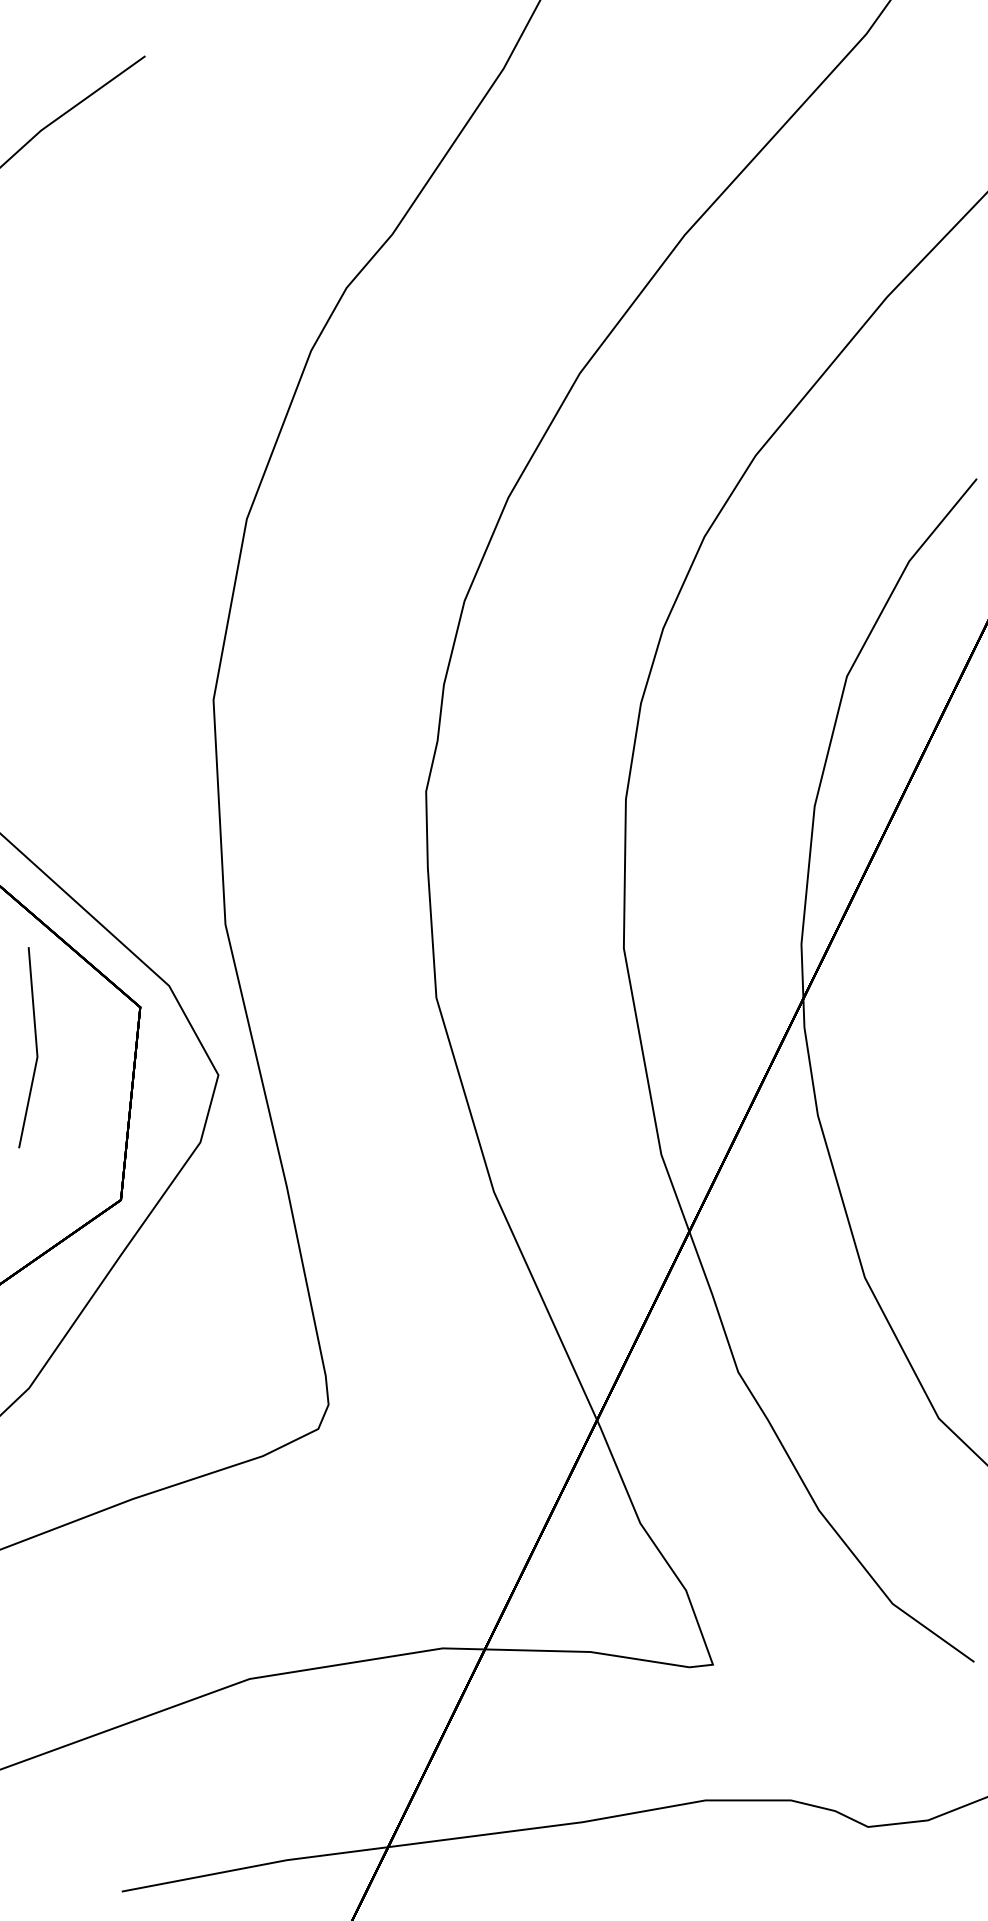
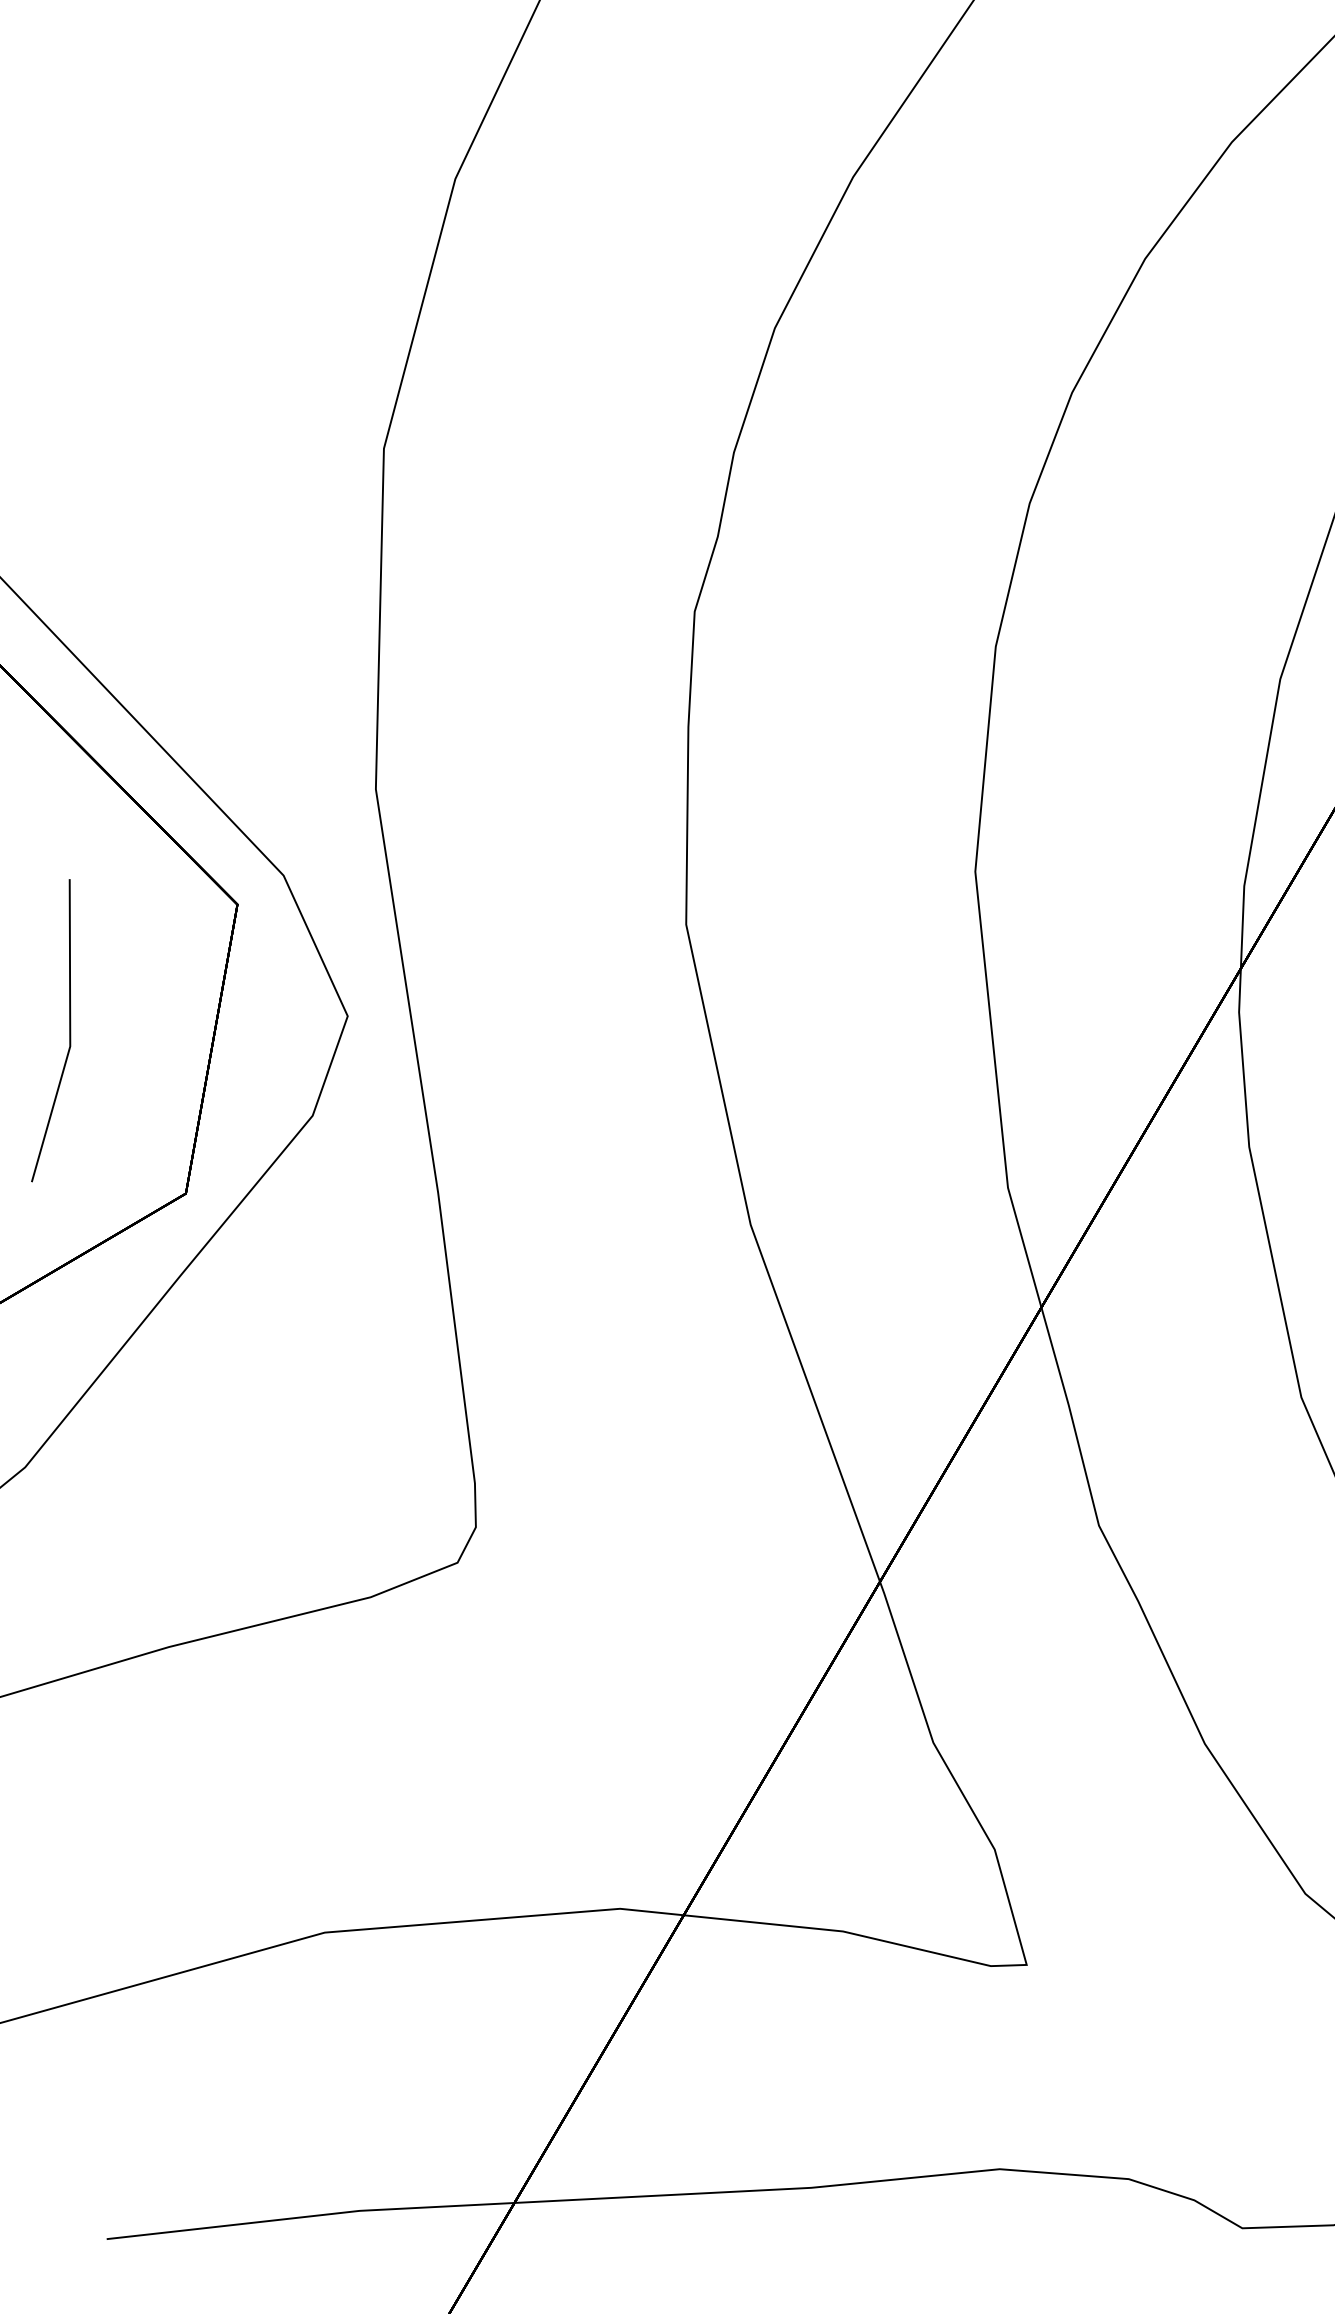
line: (35, 1047) -> (68, 1031), moved

